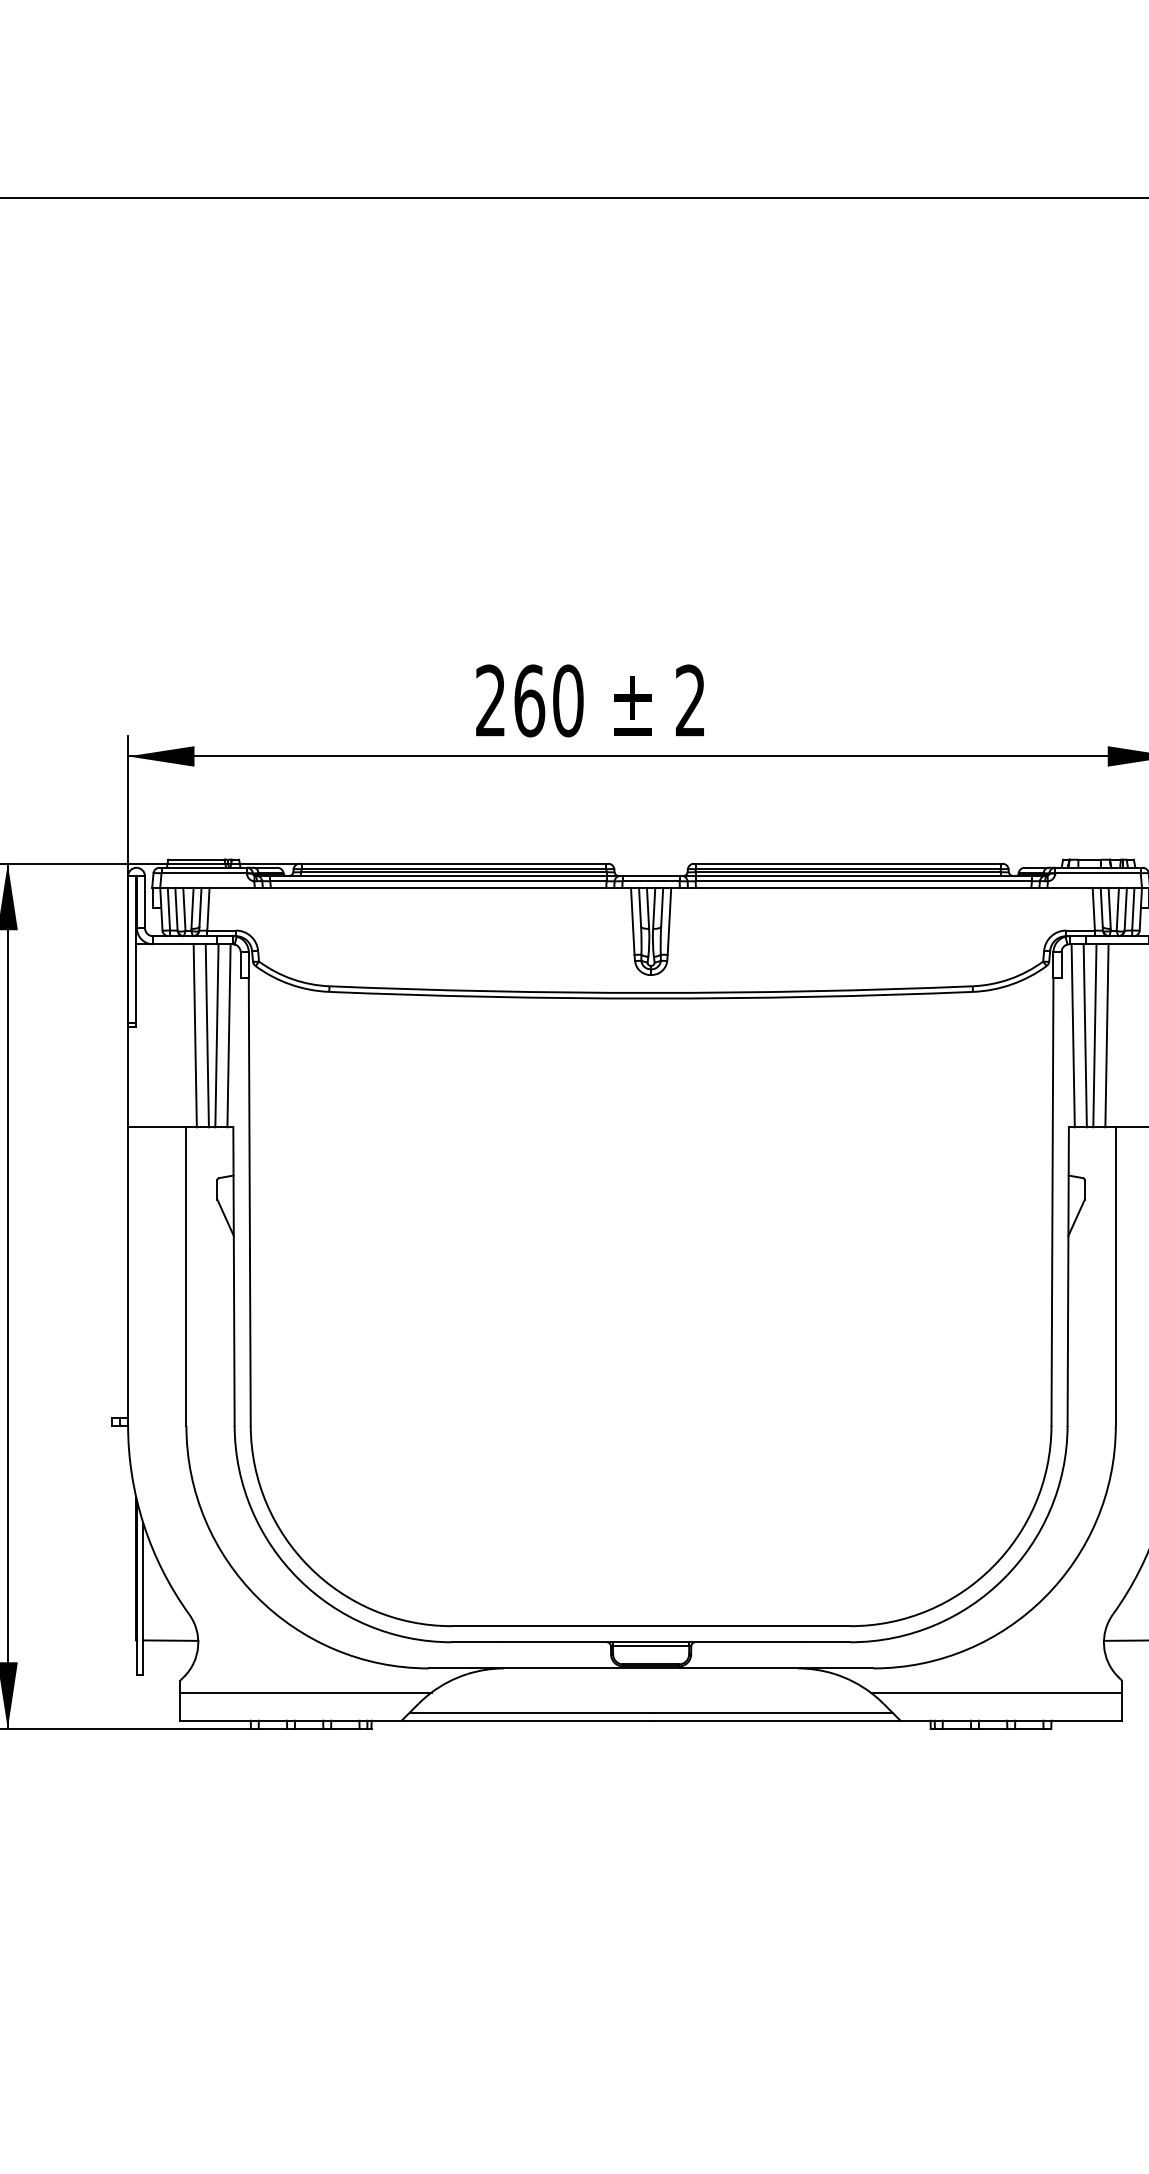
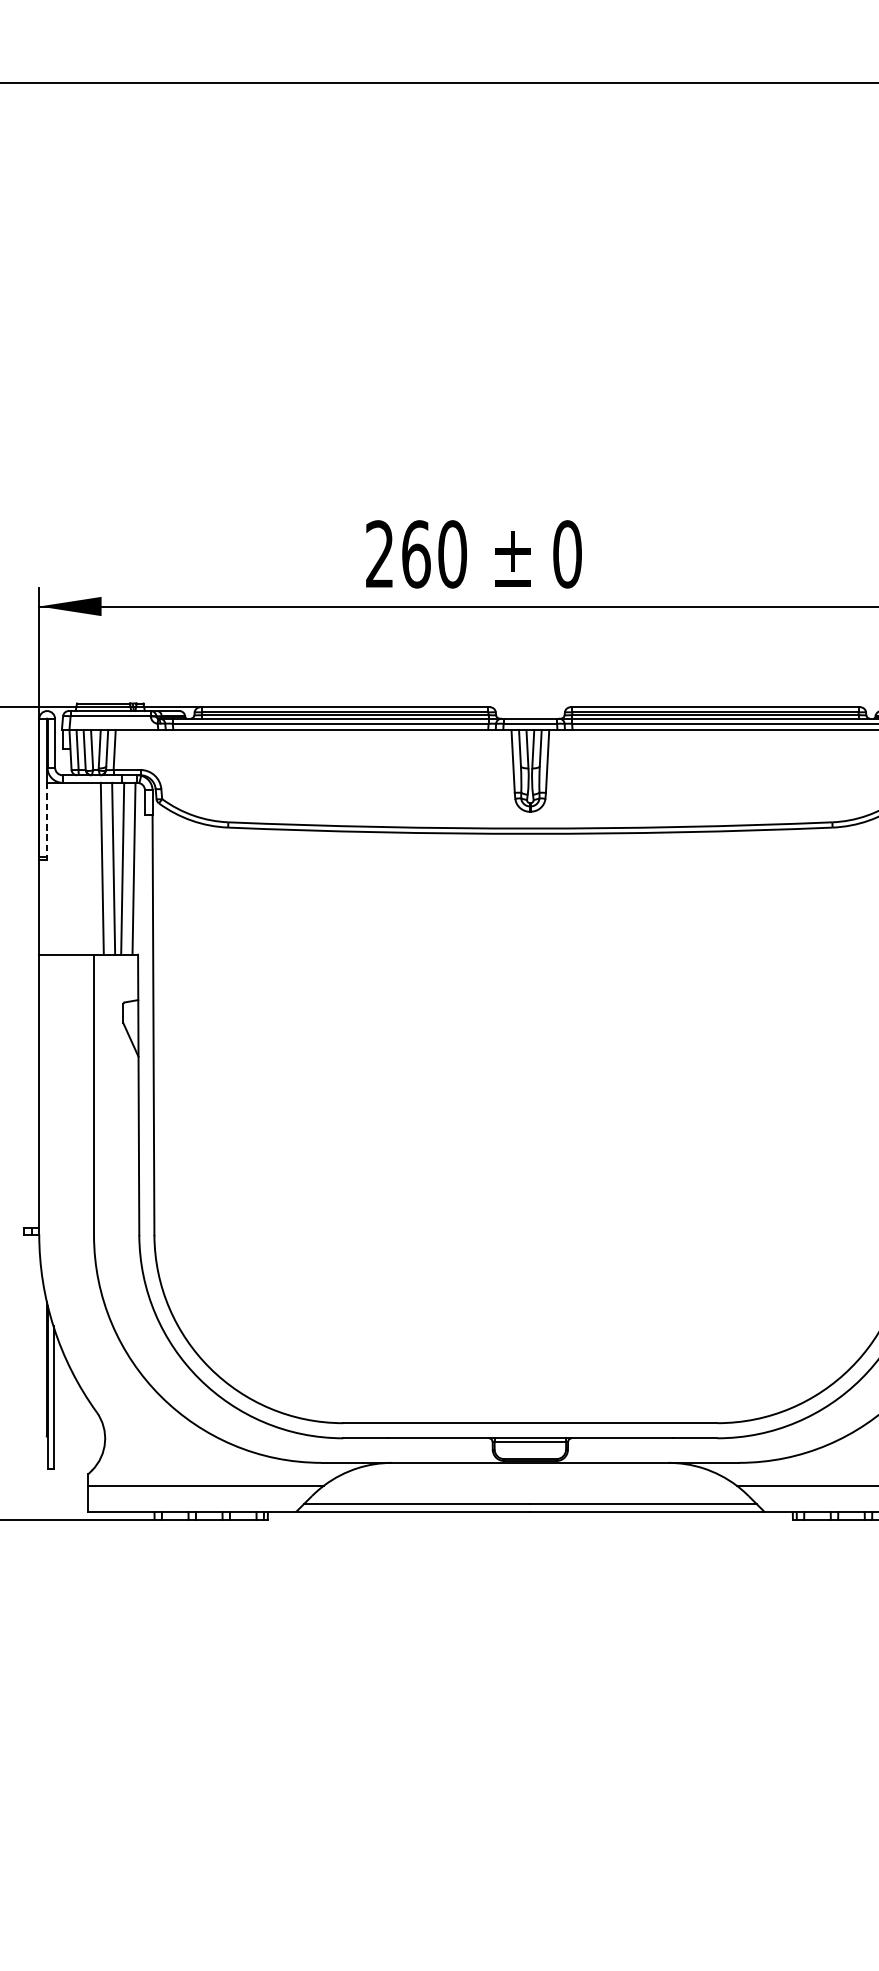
text: (690, 700) -> (567, 553), 2 -> 0
line: (136, 985) -> (47, 821), solid -> dashed
line: (170, 1640) -> (79, 1436), removed

